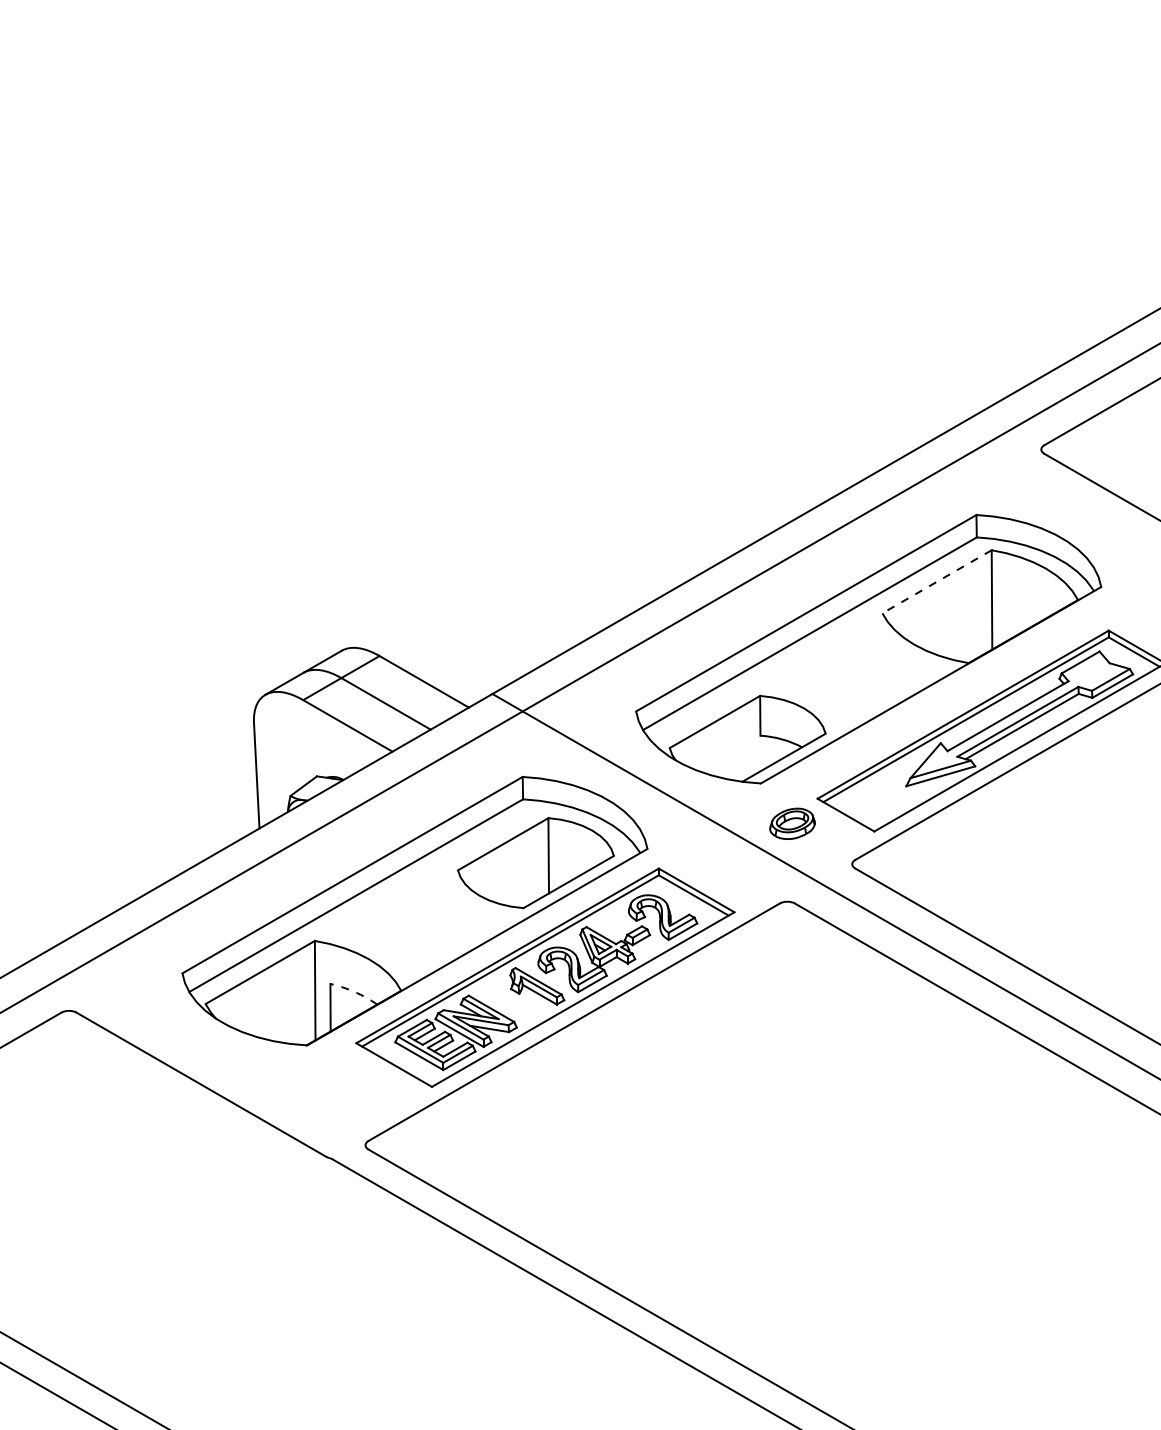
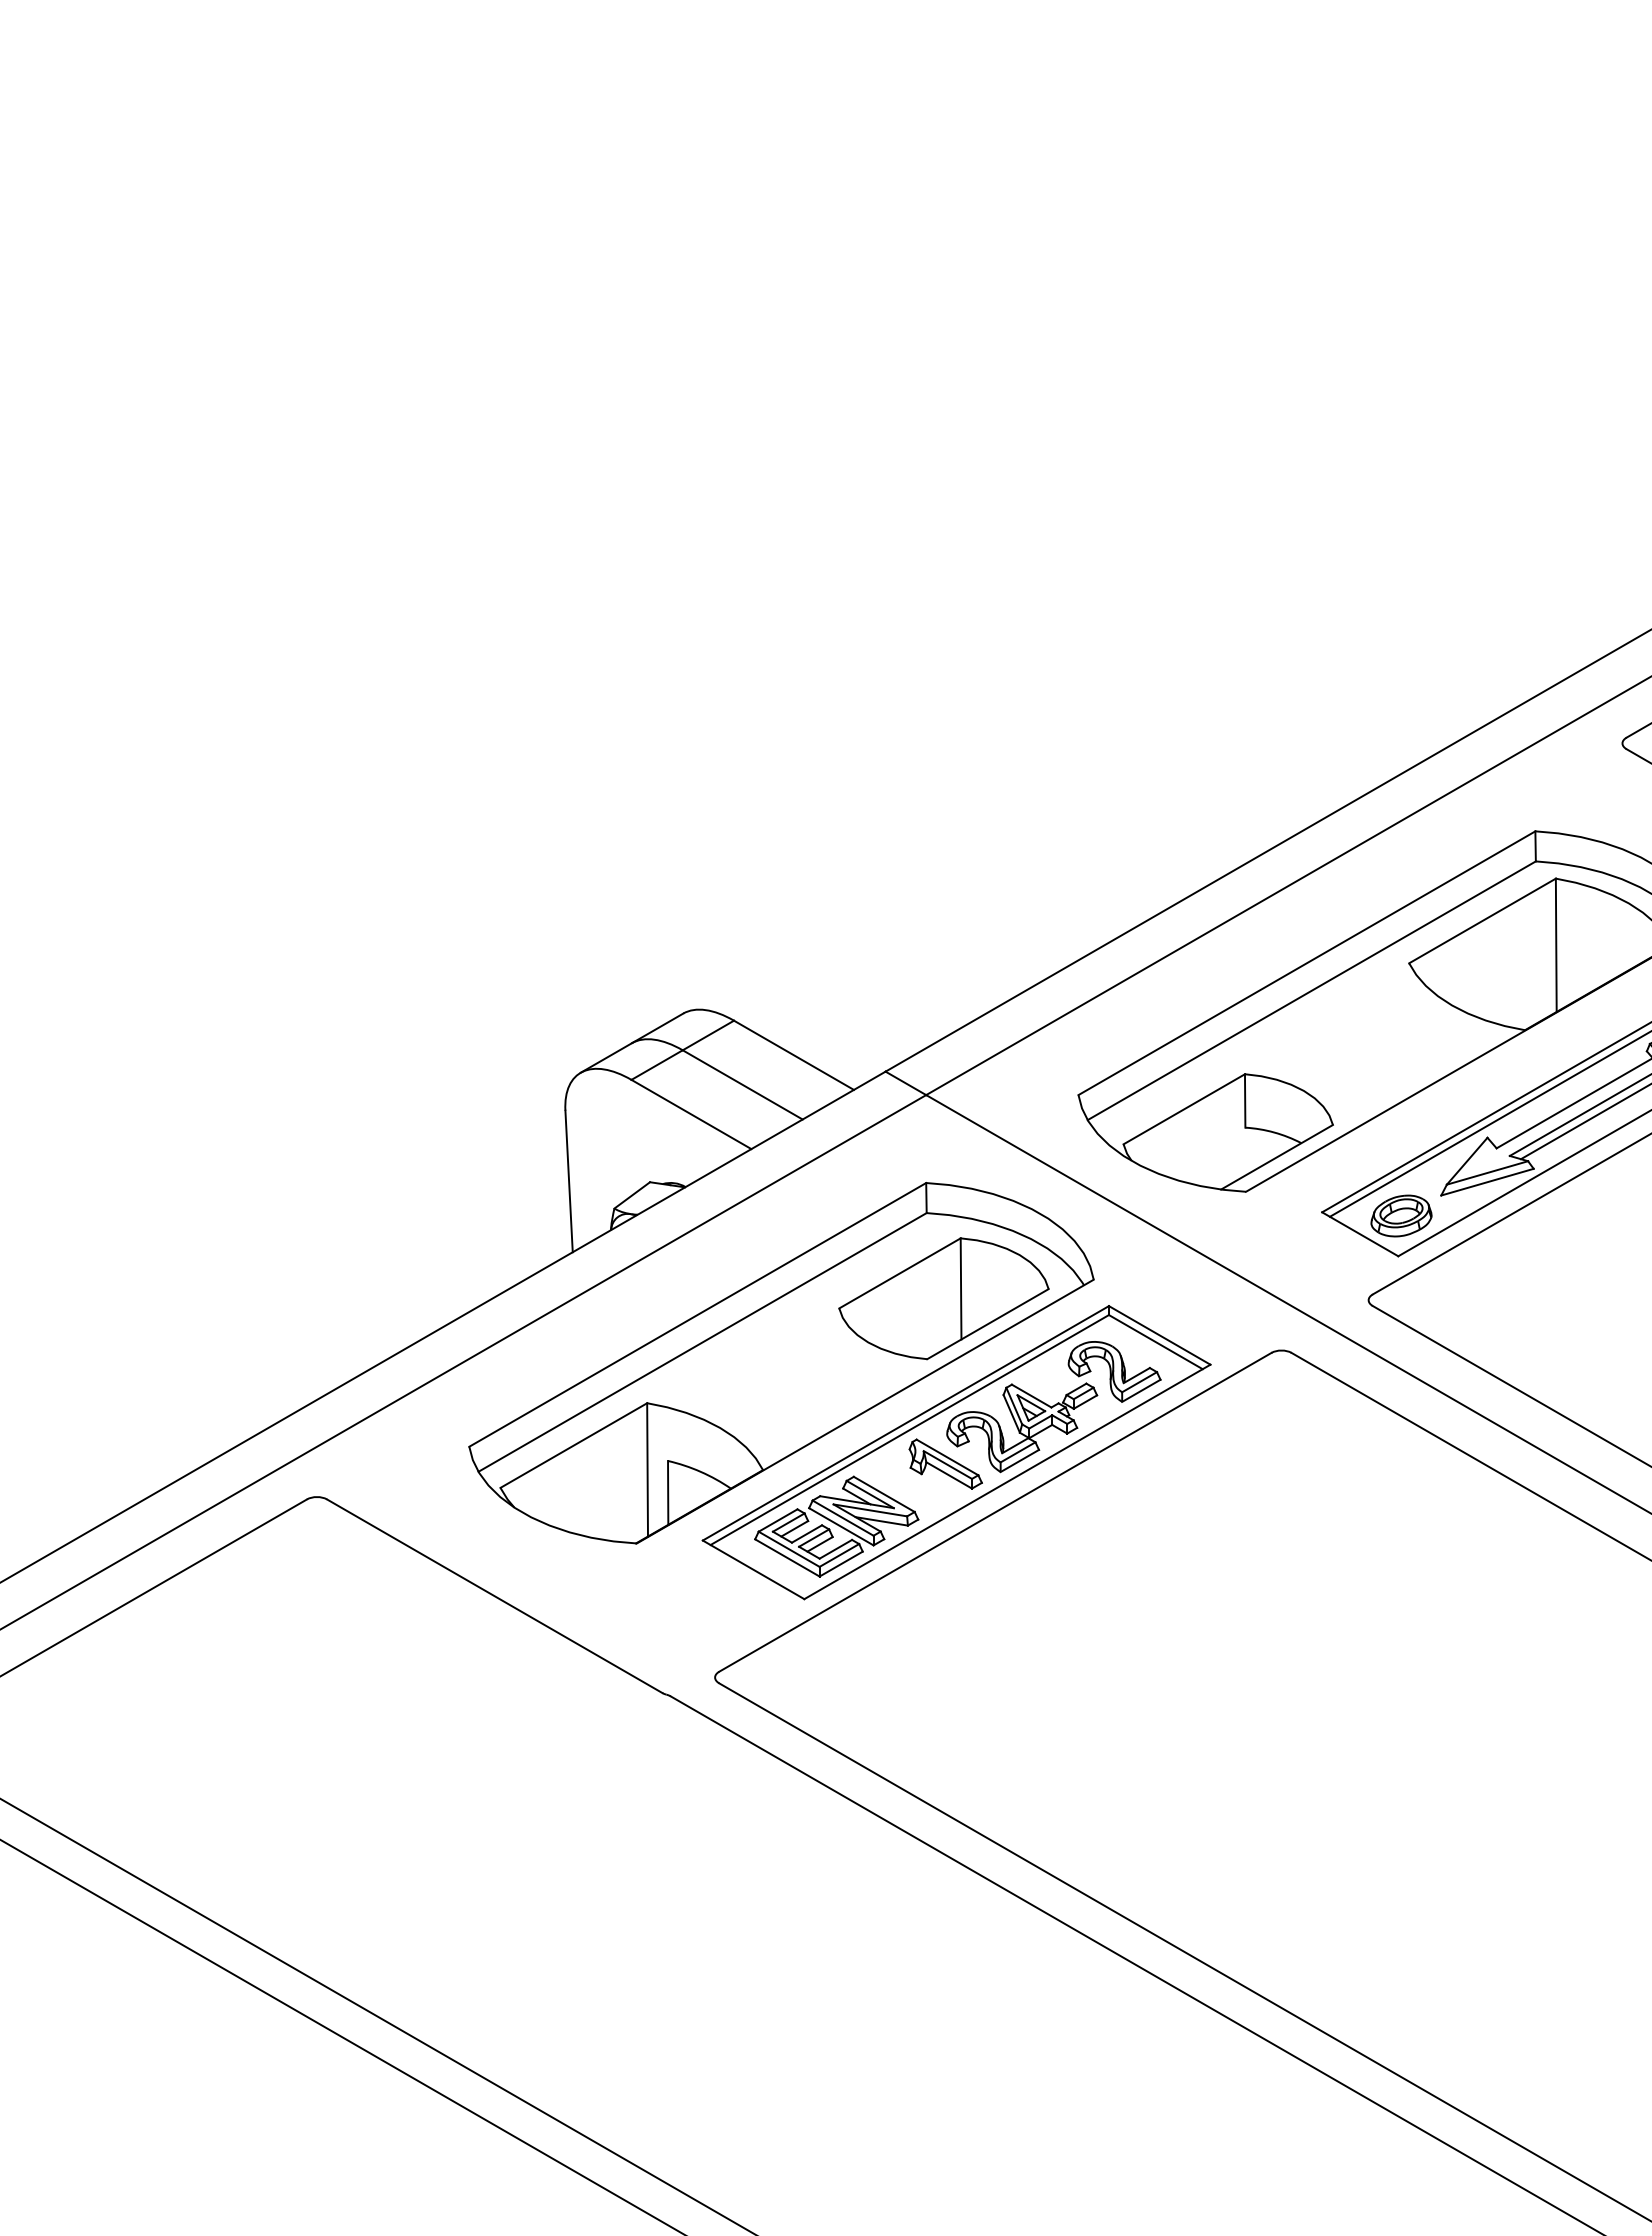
line: (937, 581) -> (1482, 920), dashed -> solid
part: (792, 823) -> (1401, 1215), moved
arc: (354, 991) -> (700, 1471), dashed -> solid

